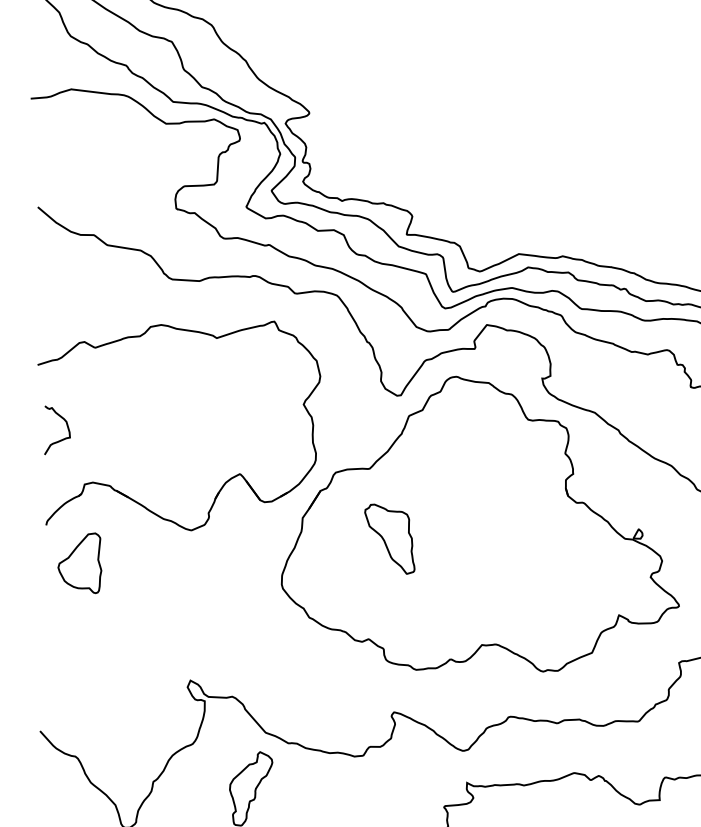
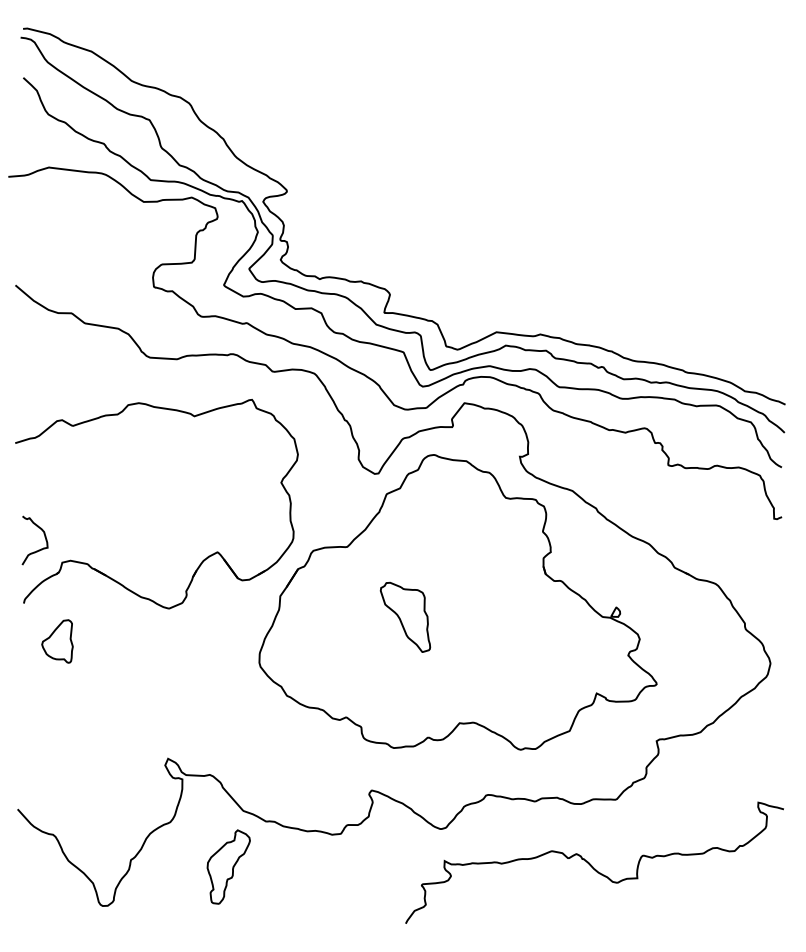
curve: (60, 439) -> (38, 549), moved
part: (389, 538) -> (405, 616), moved
part: (79, 563) -> (57, 641), size x0.71

